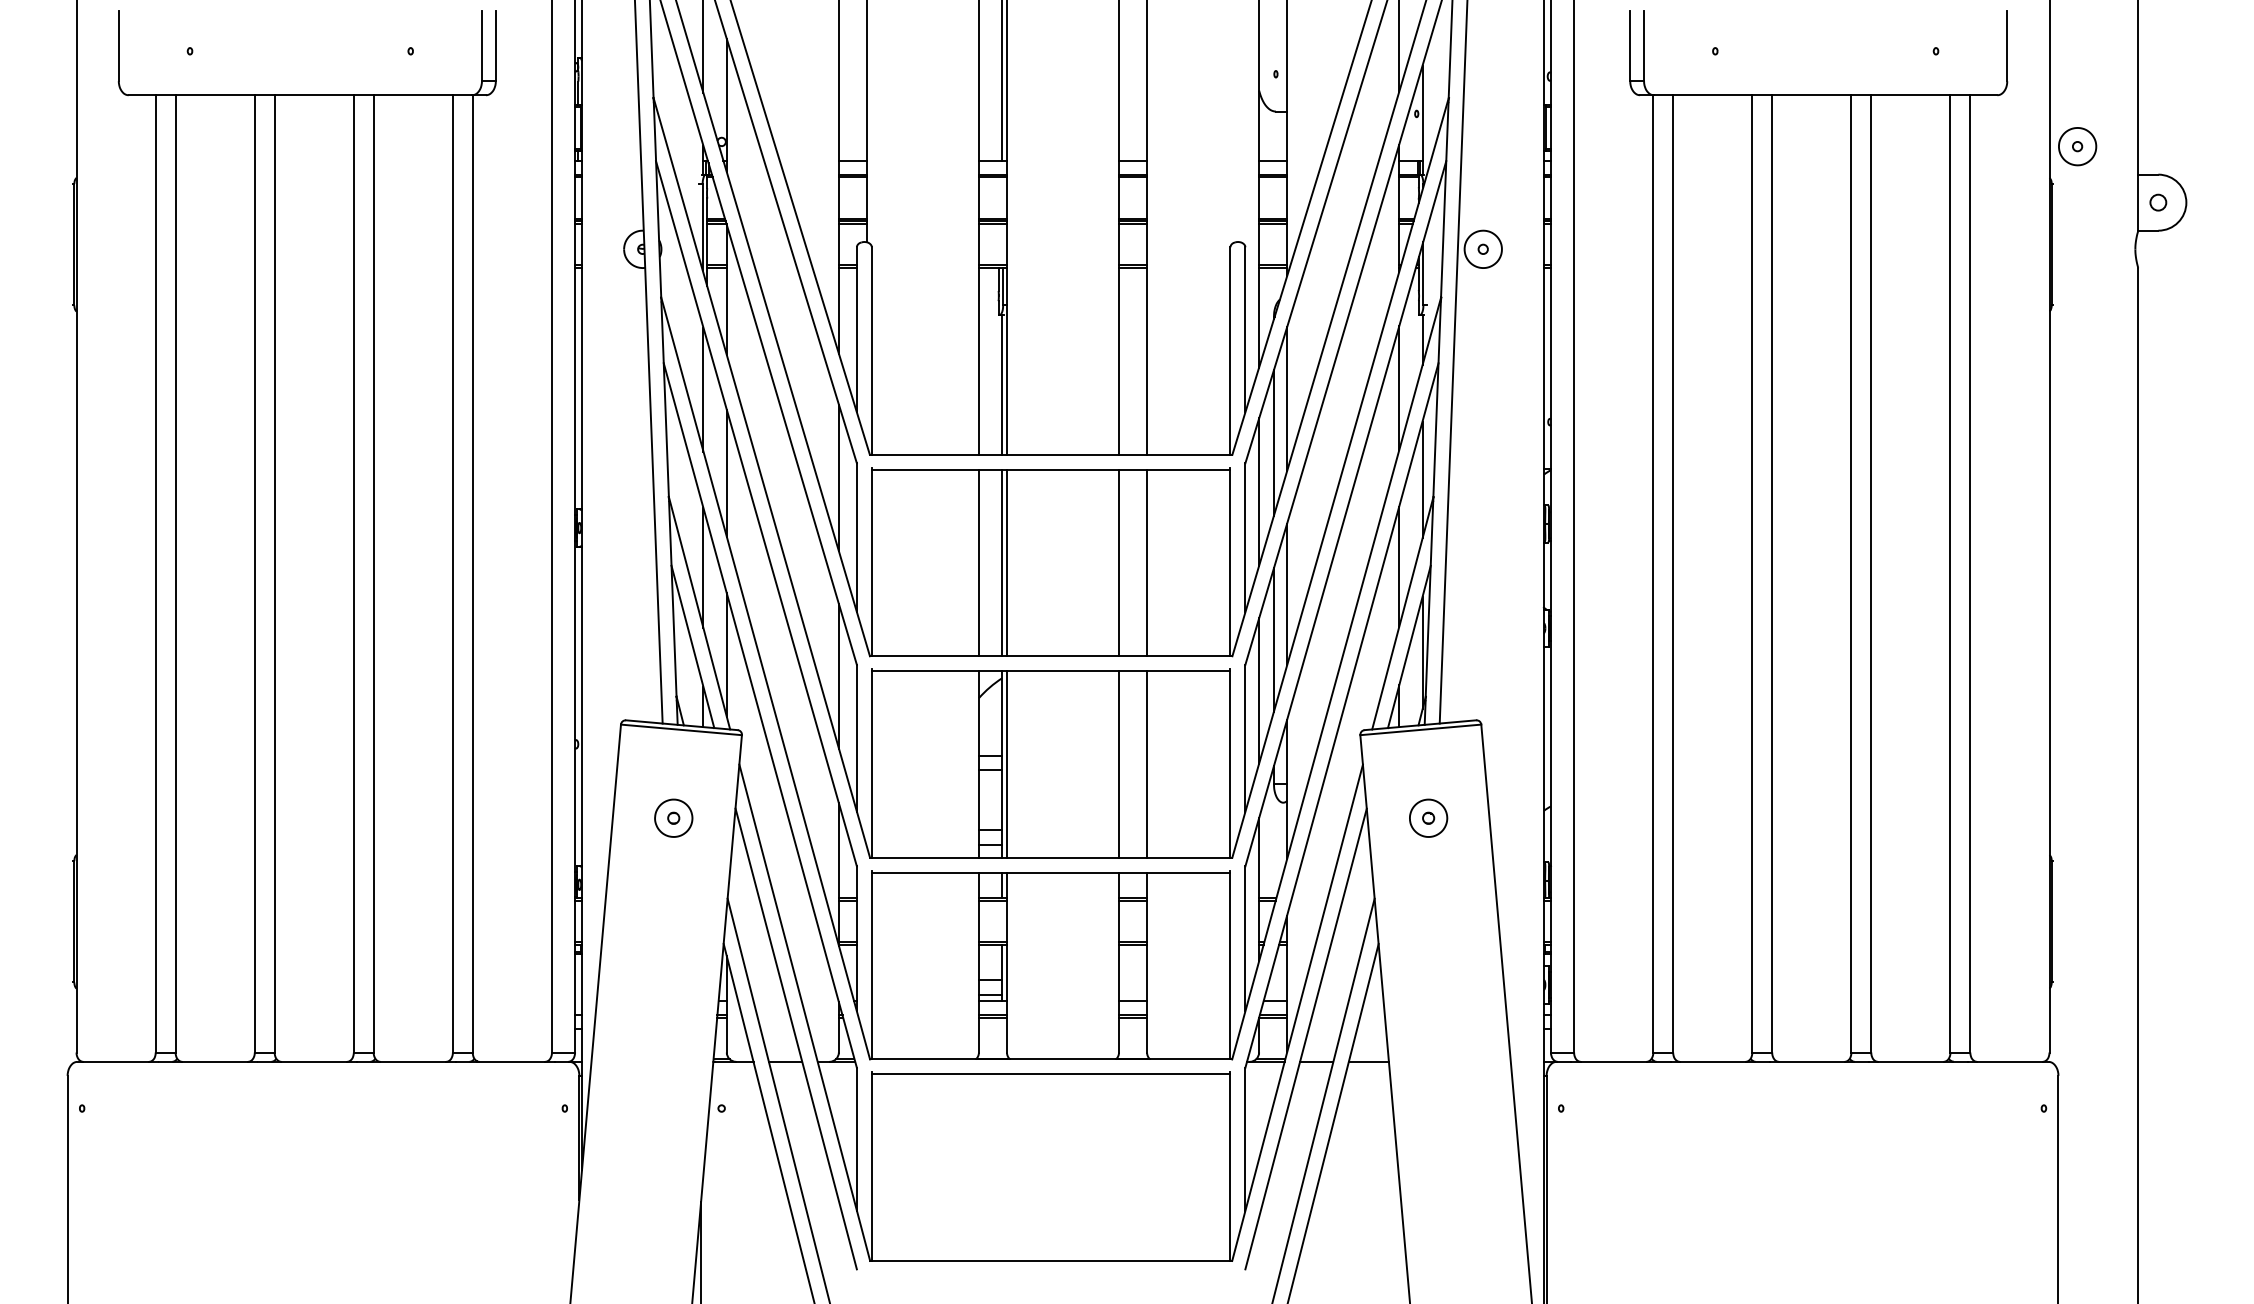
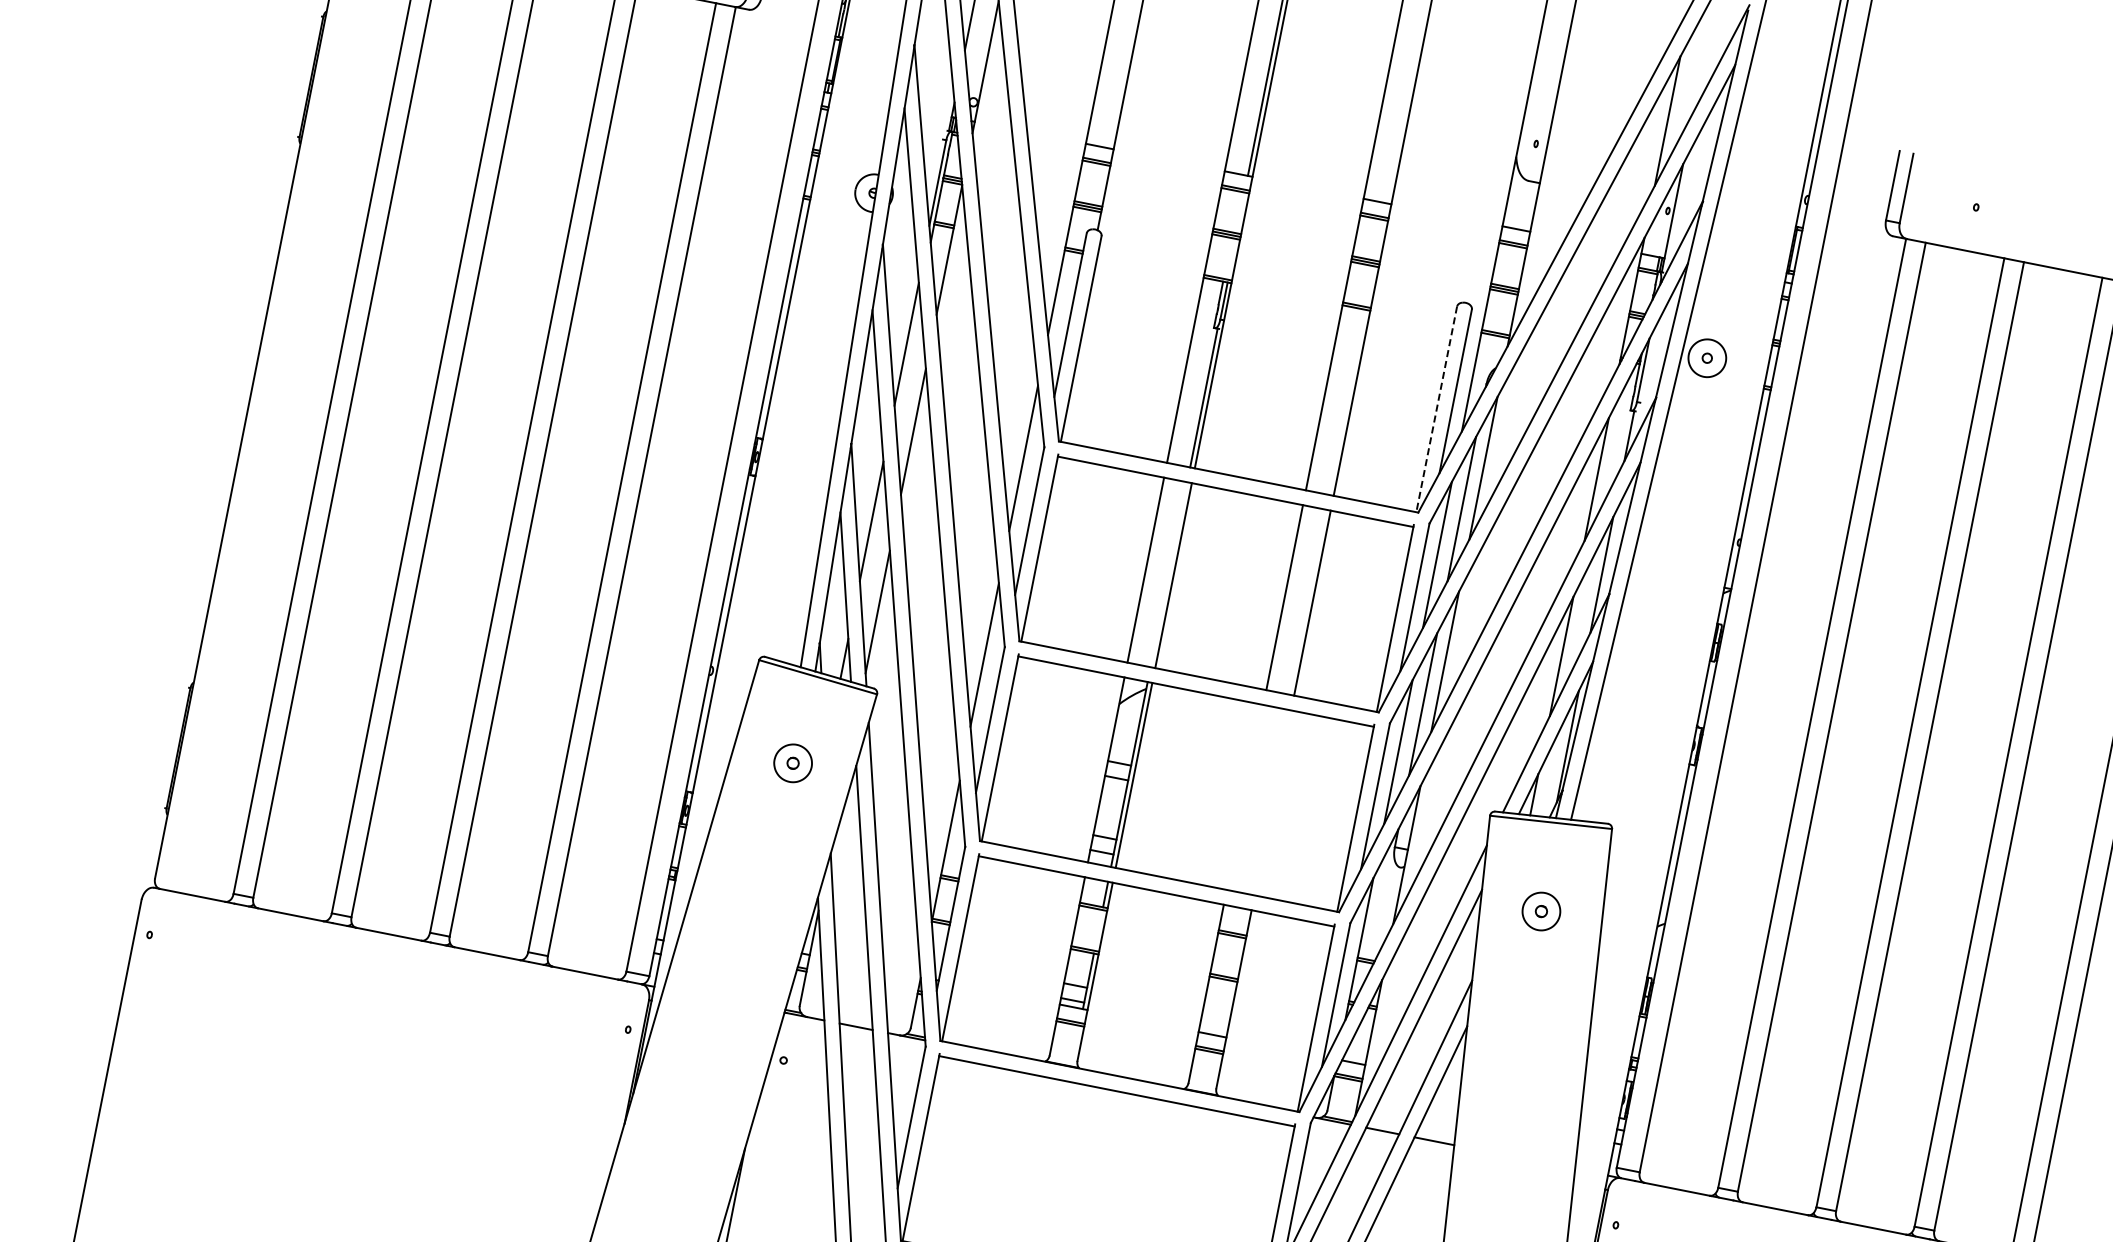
line: (1230, 350) -> (1436, 408), solid -> dashed
line: (1002, 562) -> (1169, 574), removed
line: (1119, 764) -> (1245, 797), removed
line: (1147, 764) -> (1273, 803), removed

